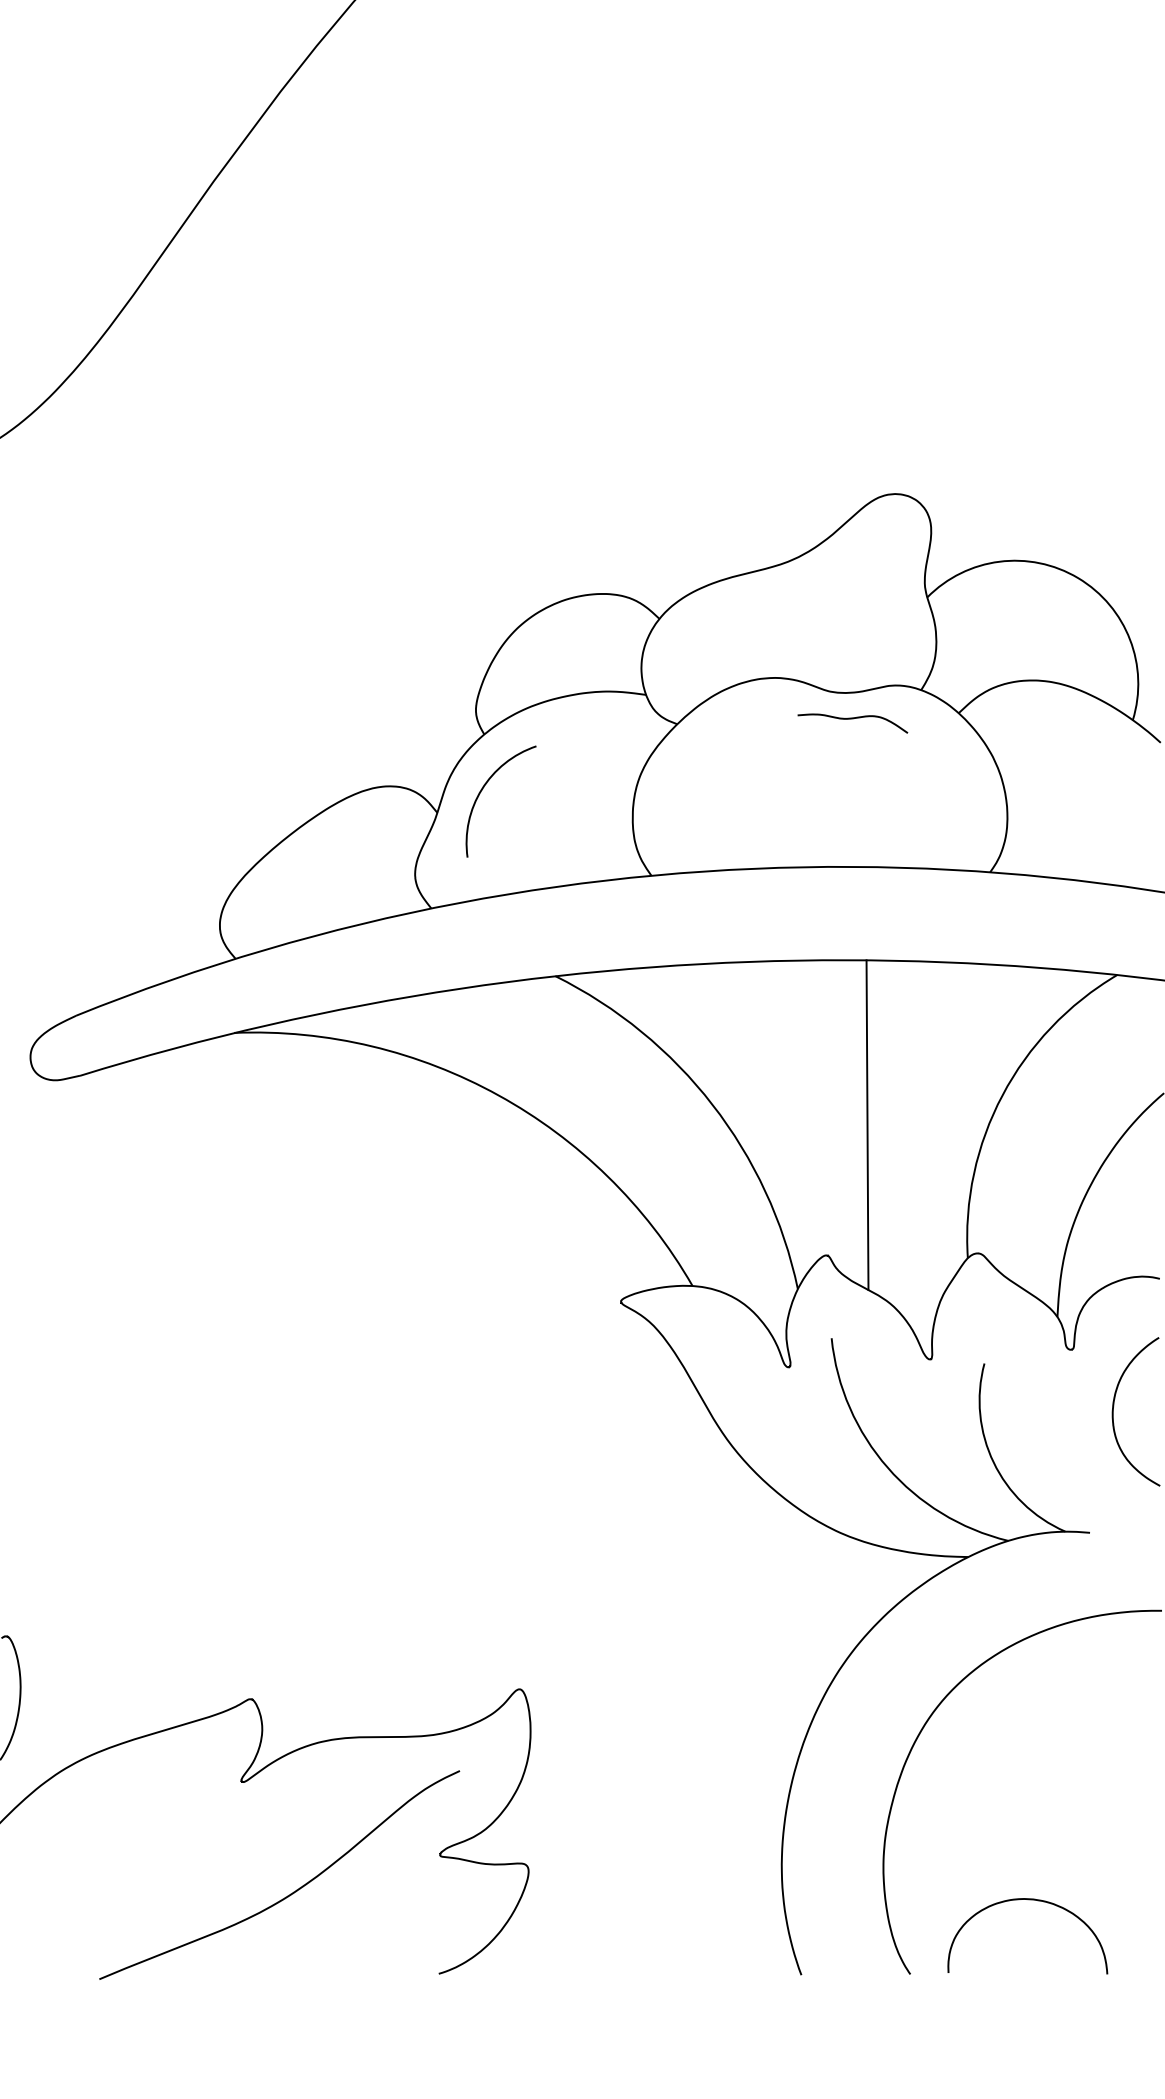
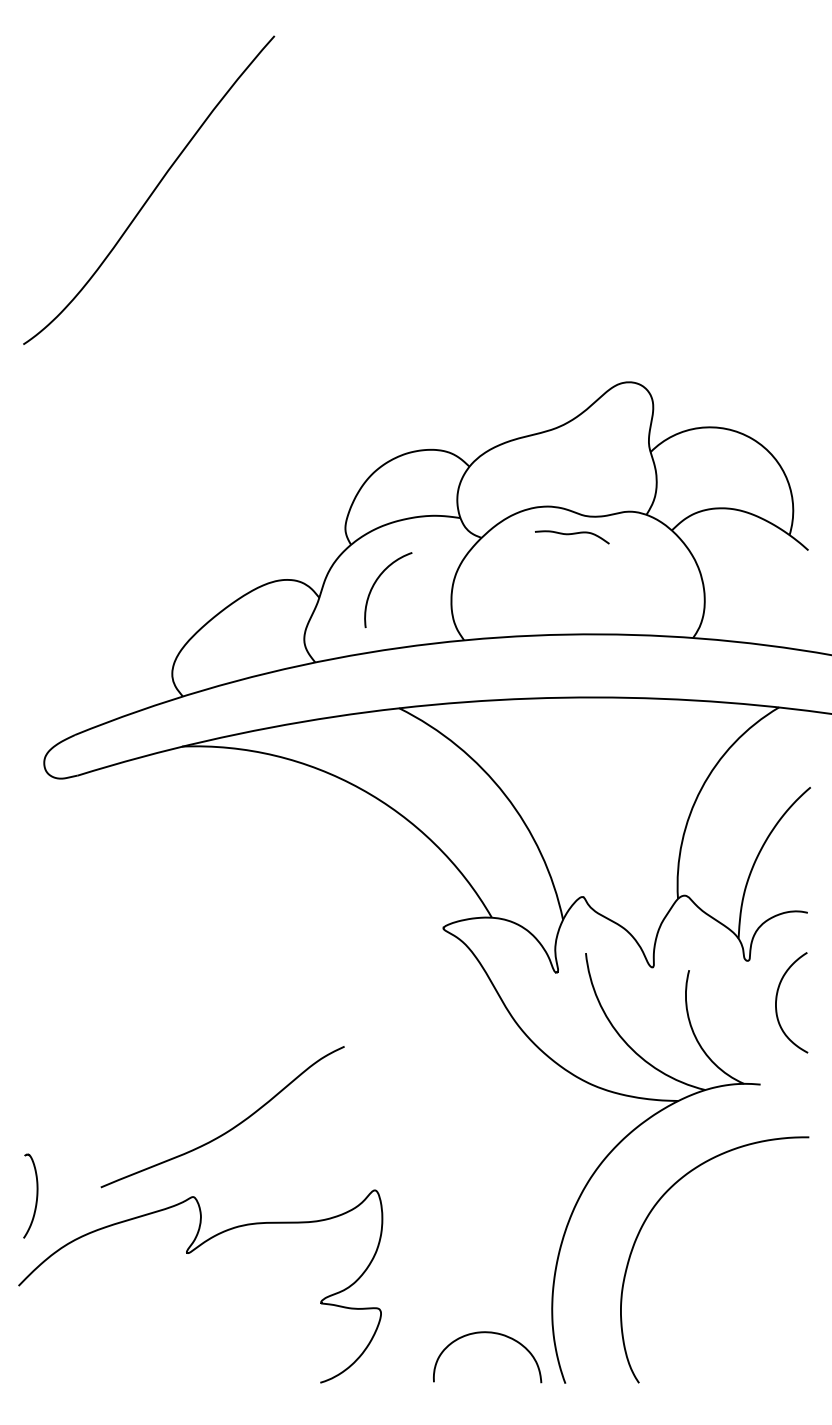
curve: (853, 719) -> (572, 534), moved
arc: (483, 790) -> (376, 582), moved
line: (866, 1124) -> (609, 808), removed
curve: (289, 1893) -> (229, 1129), moved
curve: (1027, 1900) -> (487, 1333), moved

